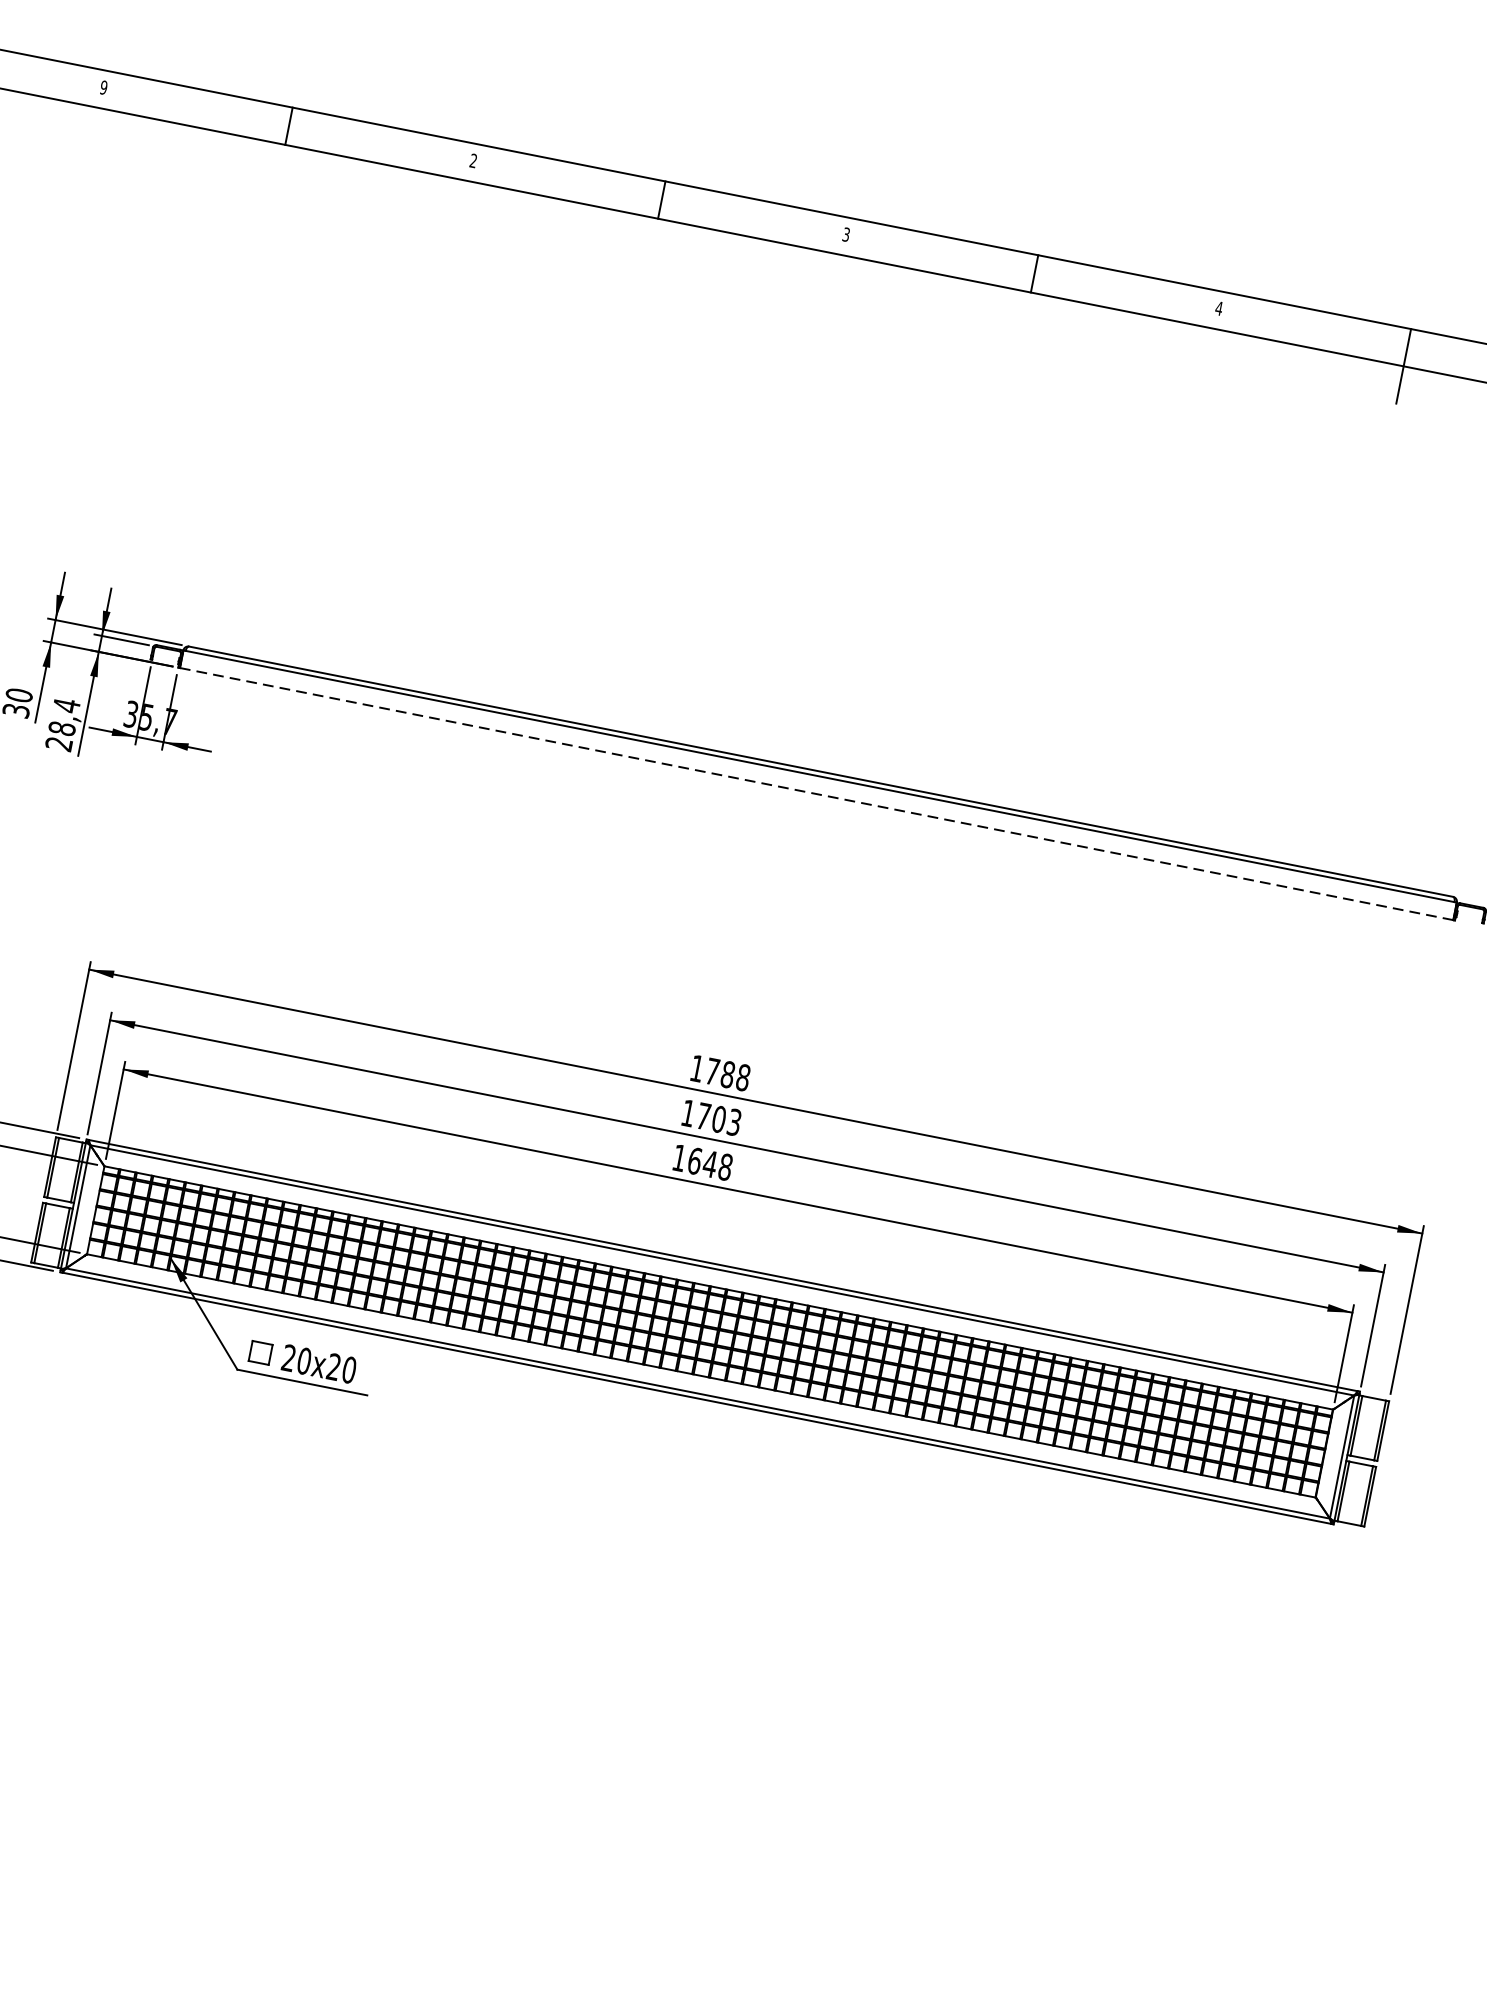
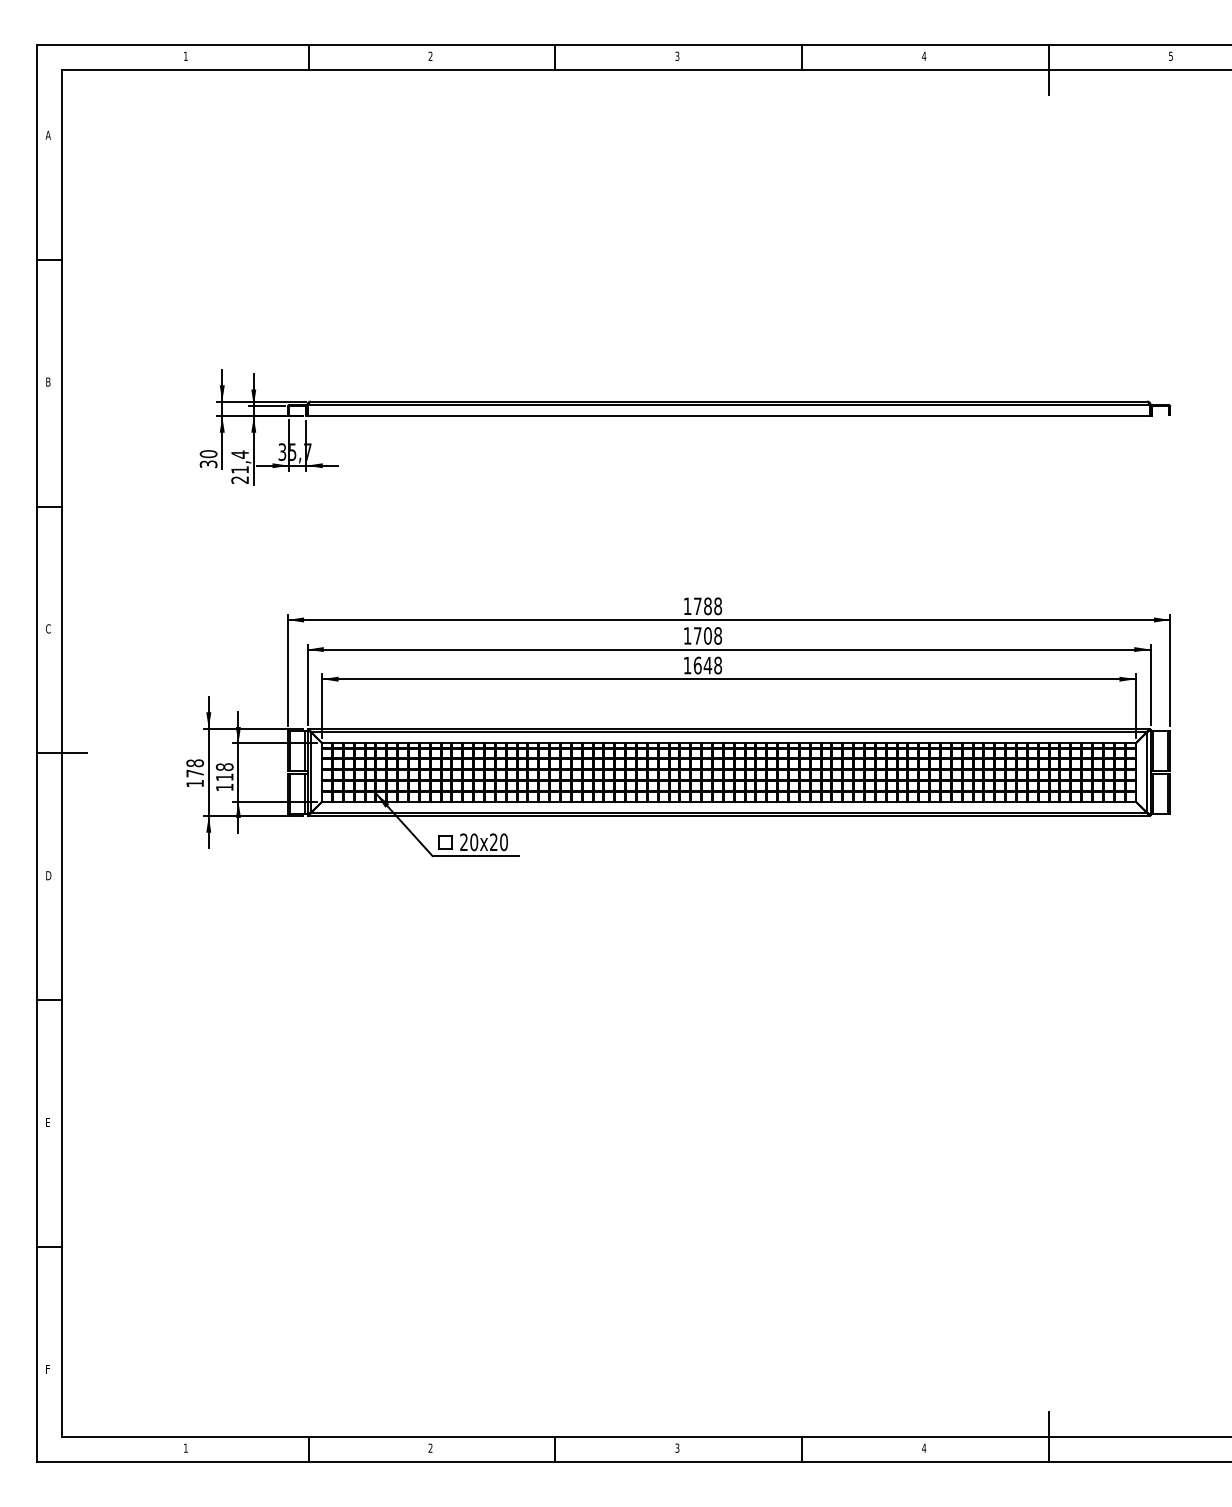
text: (103, 86) -> (185, 55), 9 -> 1
text: (61, 727) -> (239, 469), 28,4 -> 21,4
line: (815, 794) -> (728, 416), dashed -> solid
text: (735, 1121) -> (718, 635), 1703 -> 1708

